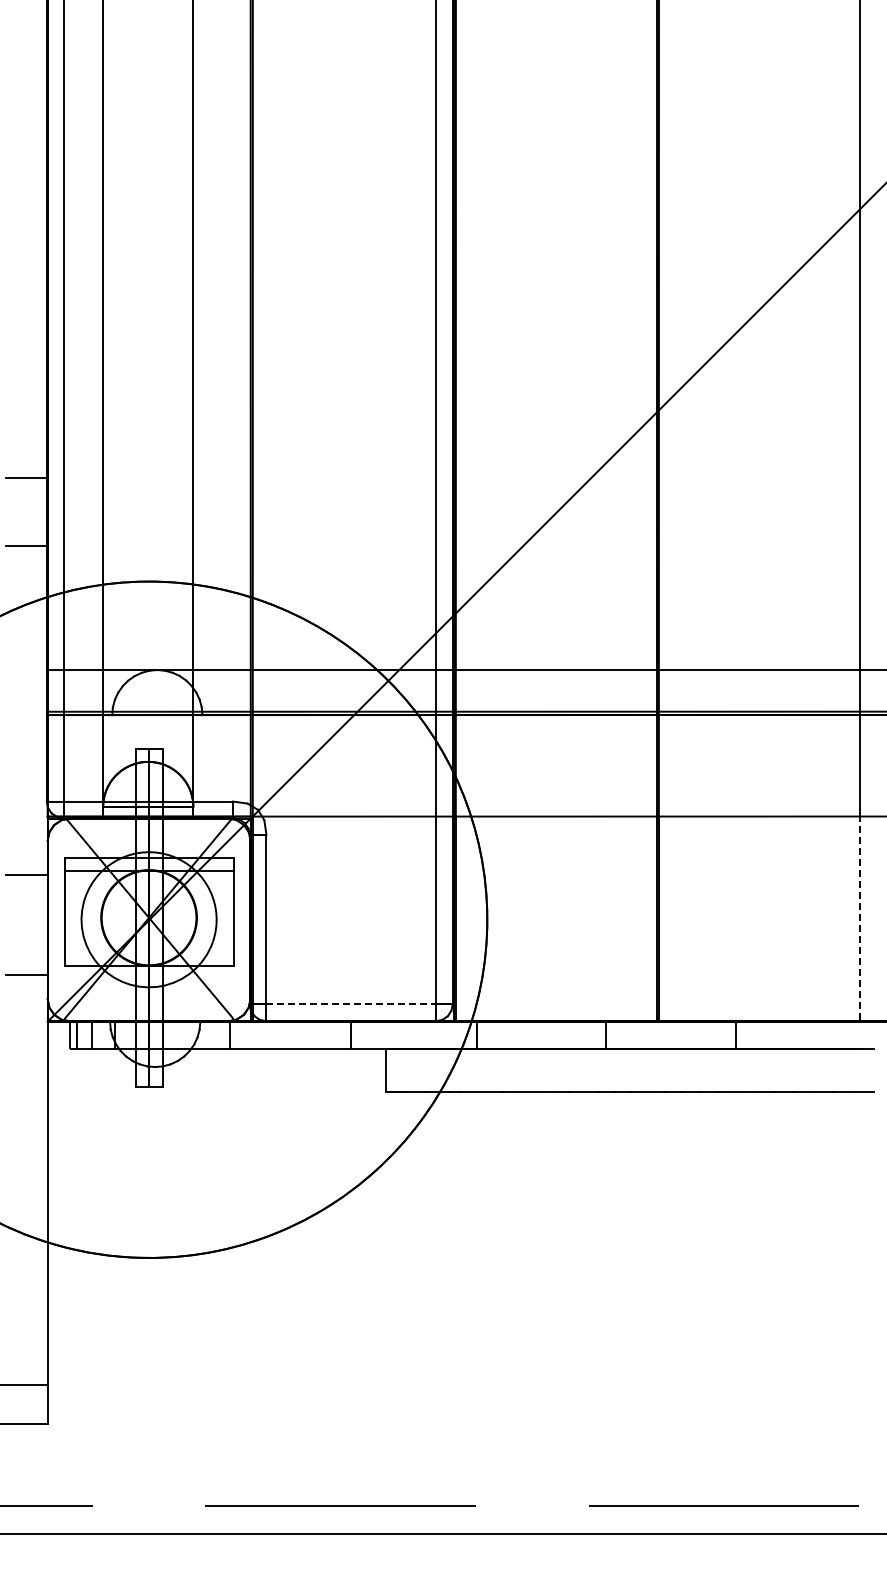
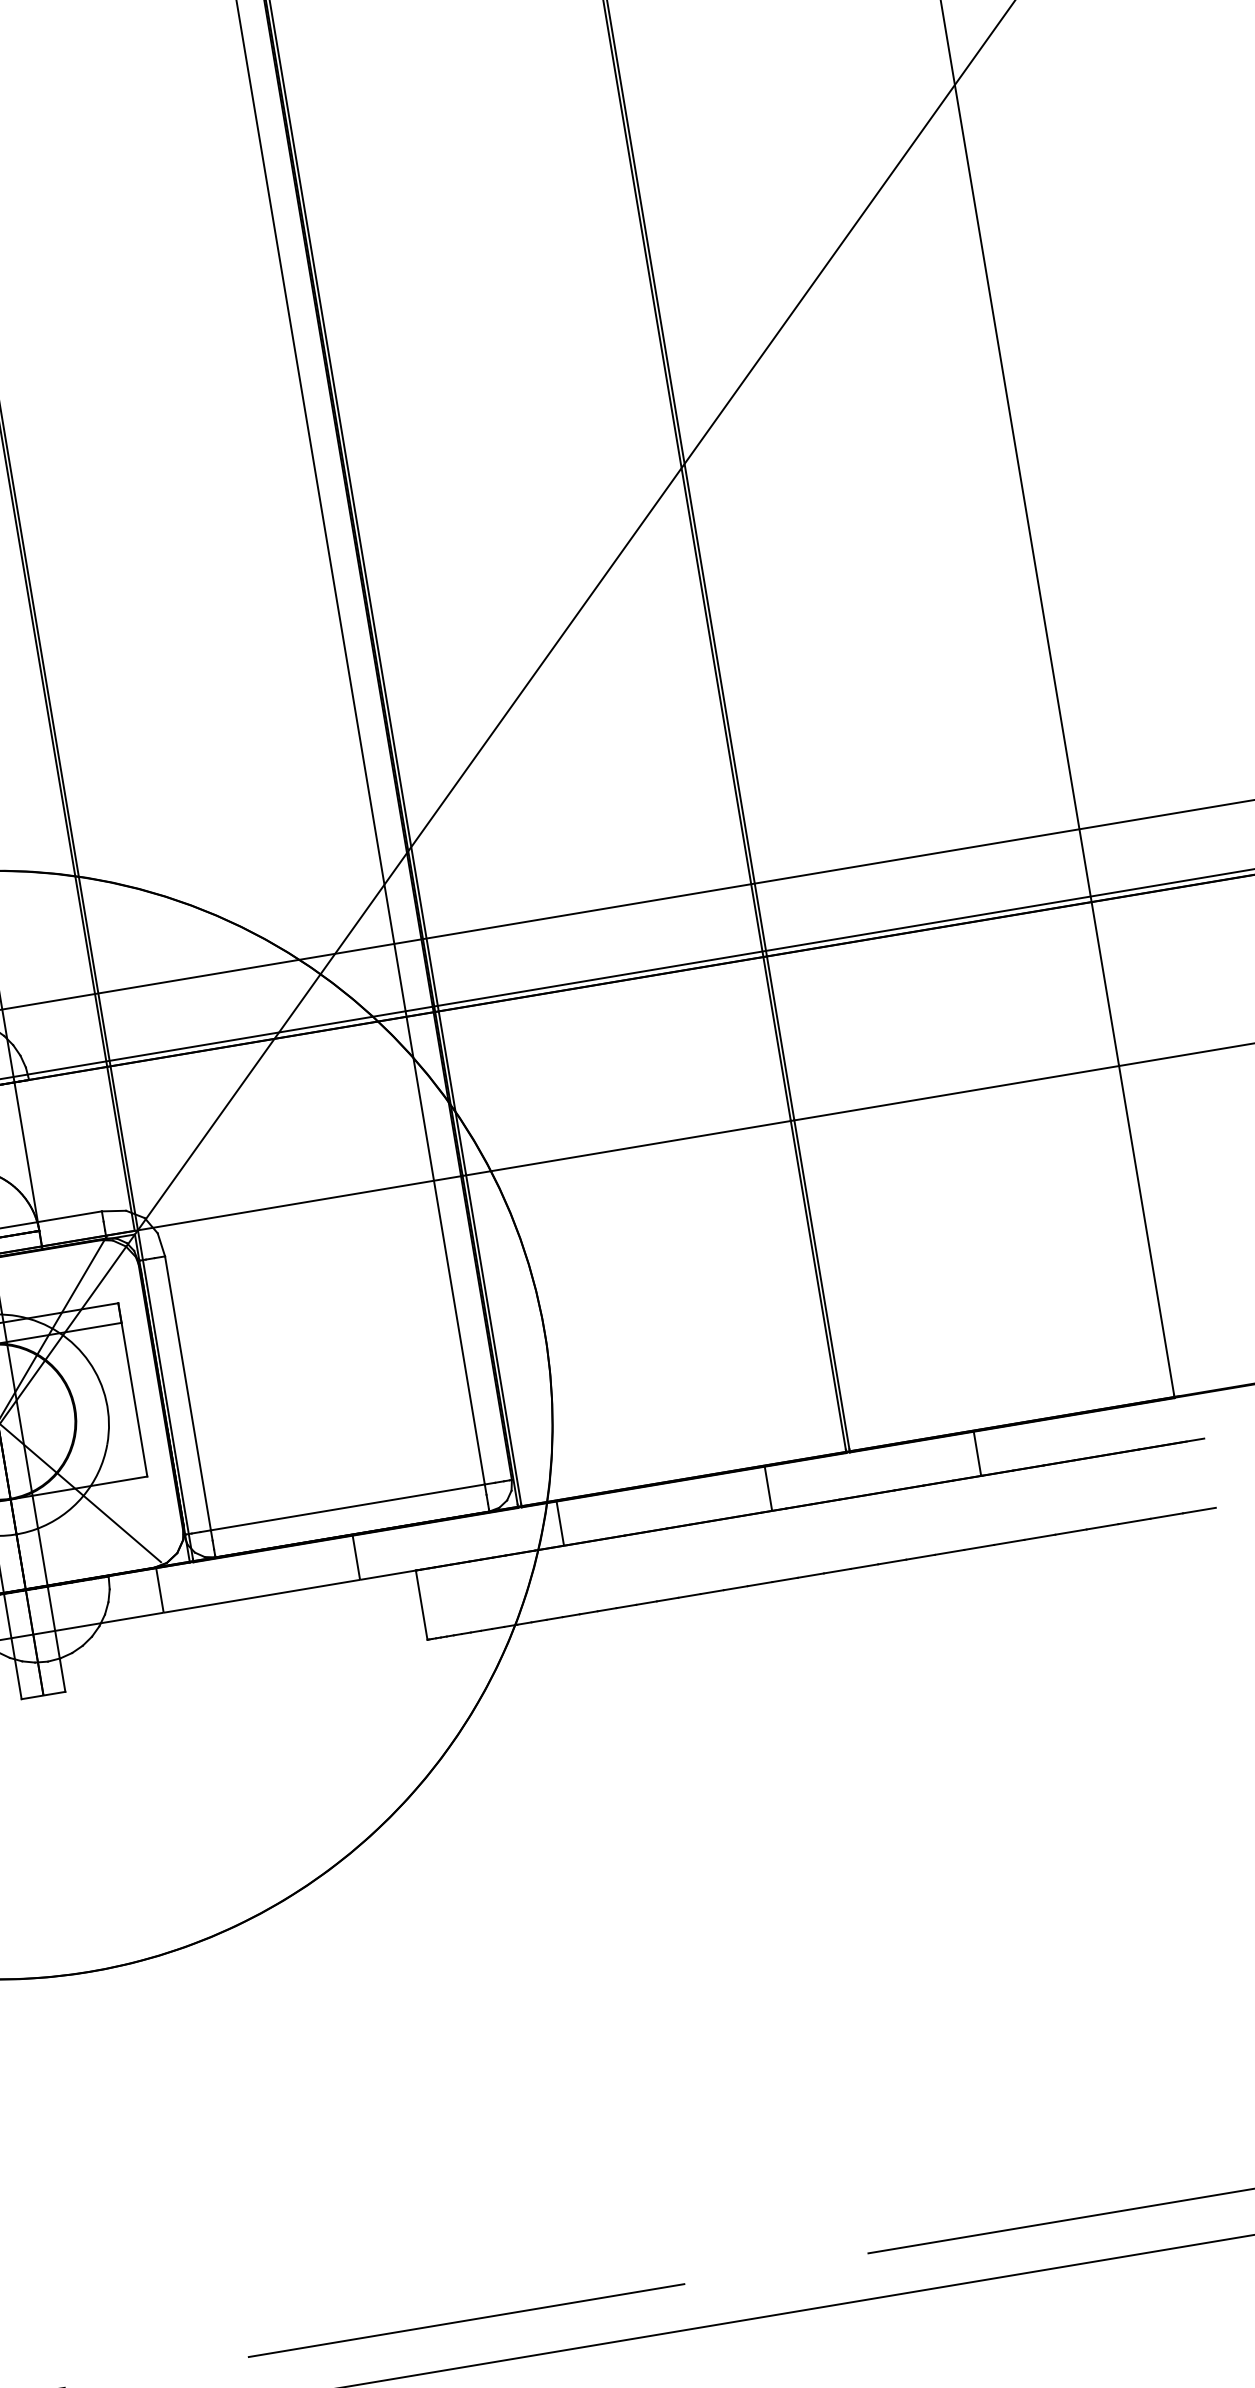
line: (859, 918) -> (1146, 1230), dashed -> solid
line: (351, 1004) -> (348, 1507), dashed -> solid

